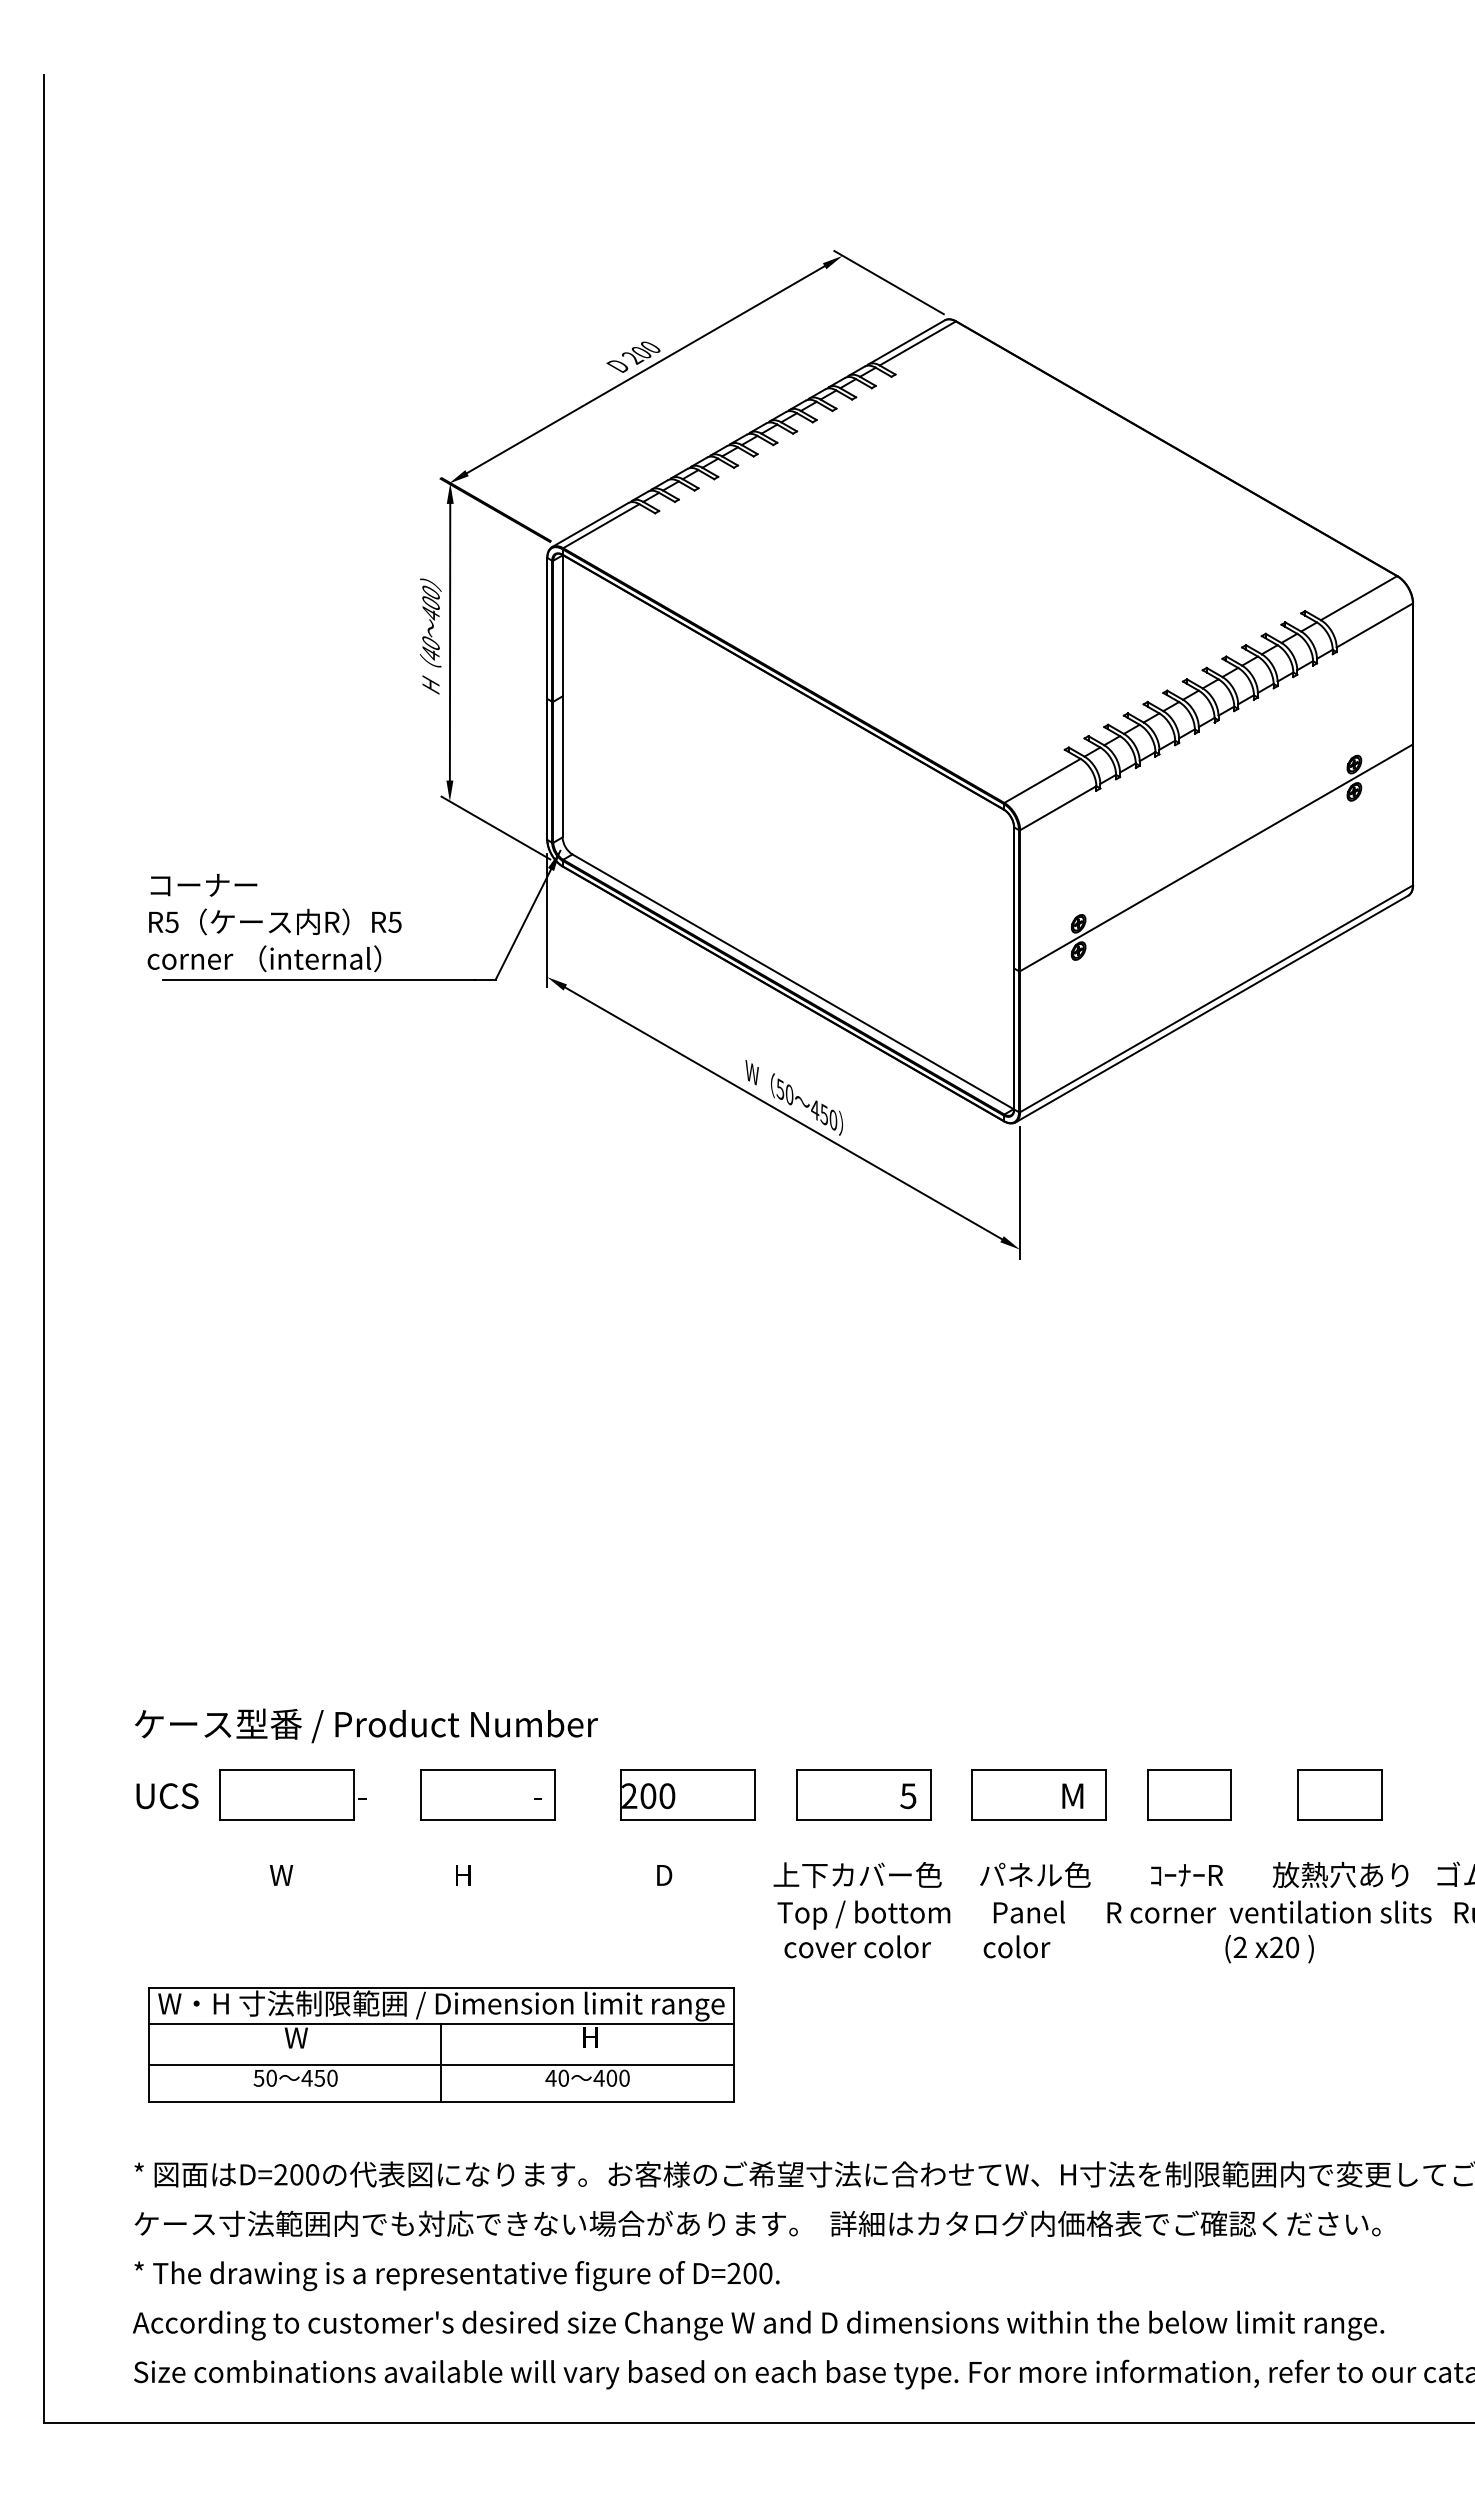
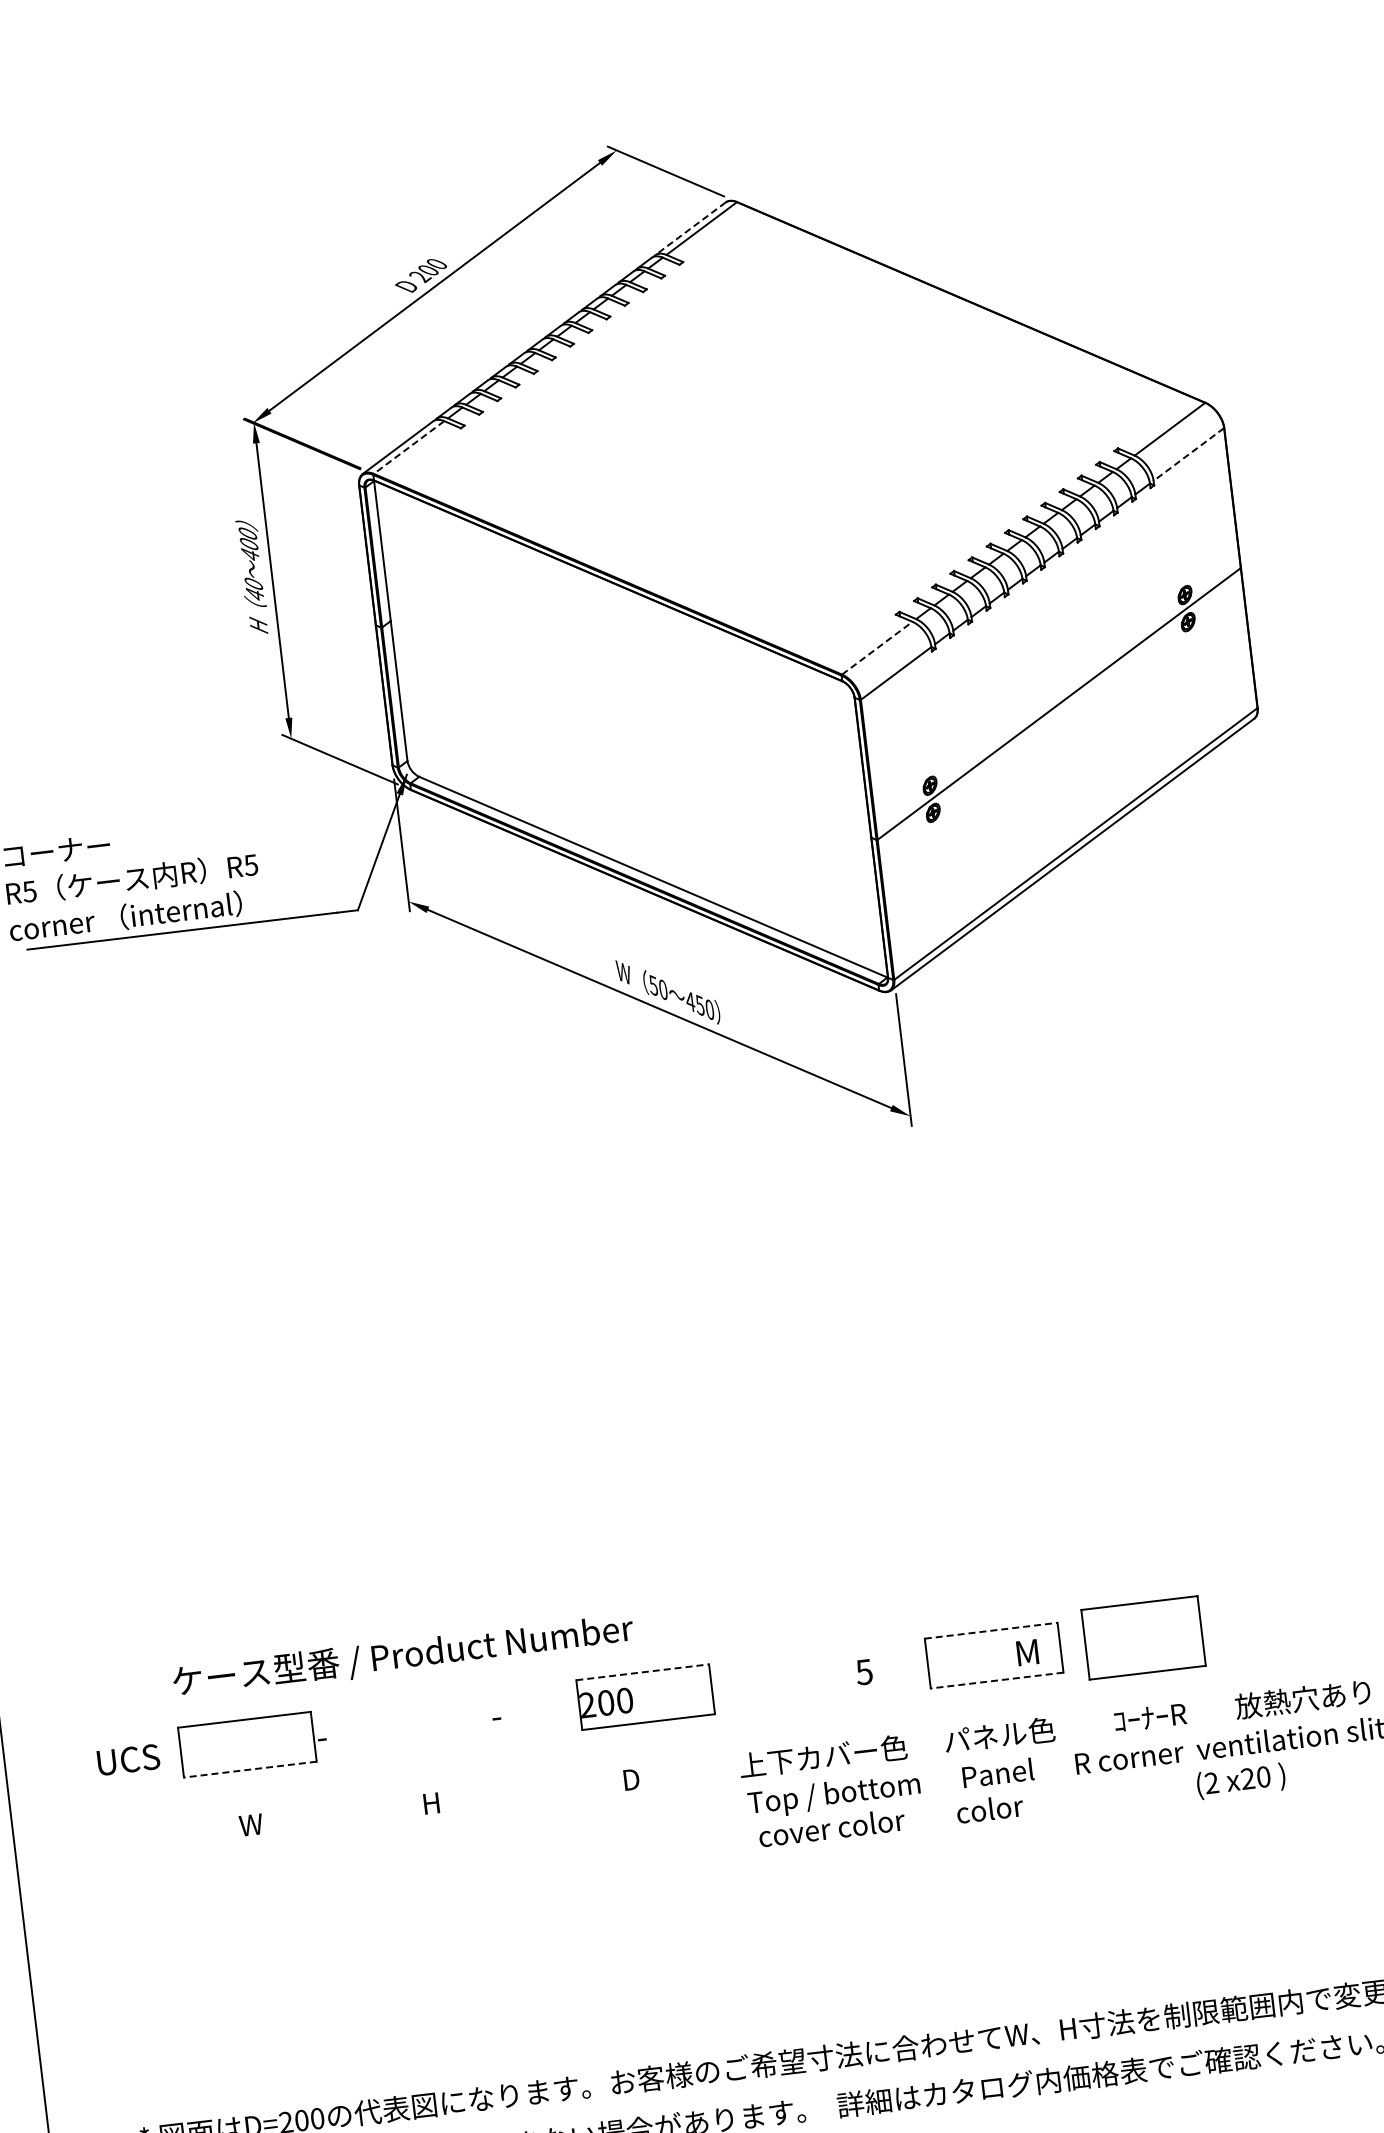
line: (906, 342) -> (690, 228), solid -> dashed
line: (600, 526) -> (408, 447), solid -> dashed
line: (1374, 625) -> (1188, 454), solid -> dashed
line: (1042, 780) -> (877, 647), solid -> dashed
text: (366, 1725) -> (403, 1655), moved
line: (688, 1770) -> (642, 1672), solid -> dashed
line: (1039, 1770) -> (991, 1631), solid -> dashed
part: (487, 1794) -> (446, 1720), removed
part: (863, 1794) -> (819, 1675), removed
part: (1189, 1794) -> (1143, 1637), size x1.4
part: (1339, 1794) -> (1292, 1619), removed
line: (287, 1820) -> (250, 1769), solid -> dashed
line: (1039, 1820) -> (997, 1680), solid -> dashed
part: (441, 2044) -> (430, 1974), removed

